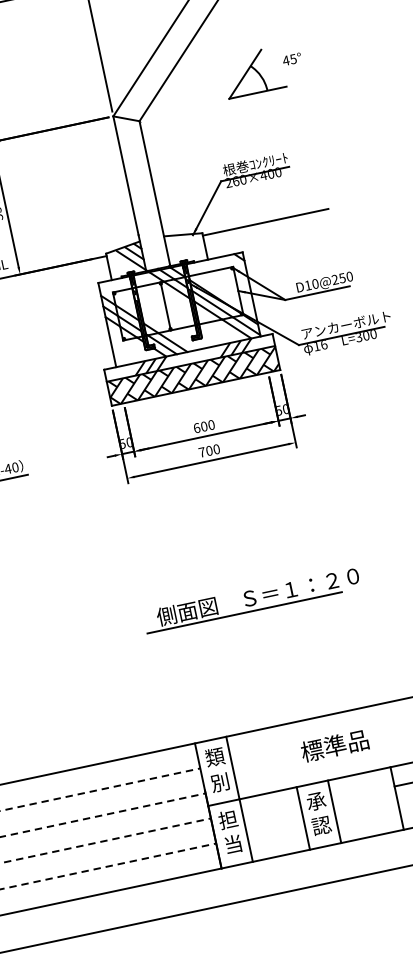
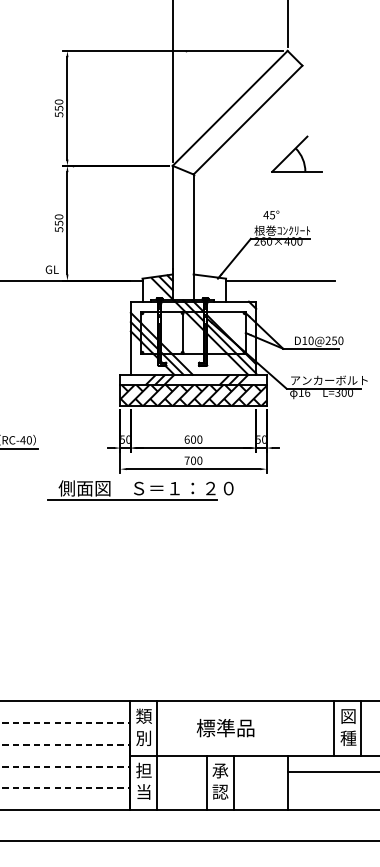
text: (292, 58) -> (271, 214), moved
part: (252, 600) -> (140, 490), moved
text: (334, 746) -> (225, 728), moved

